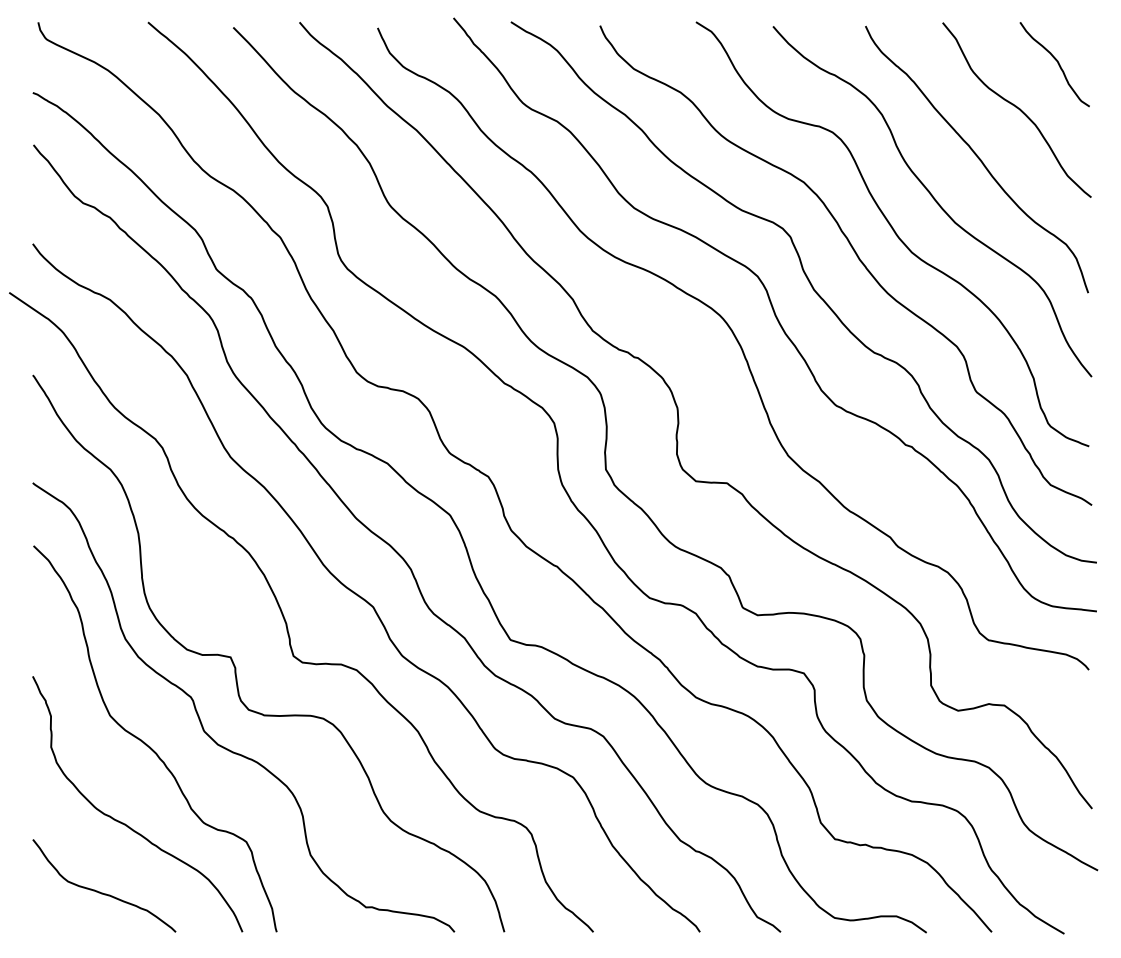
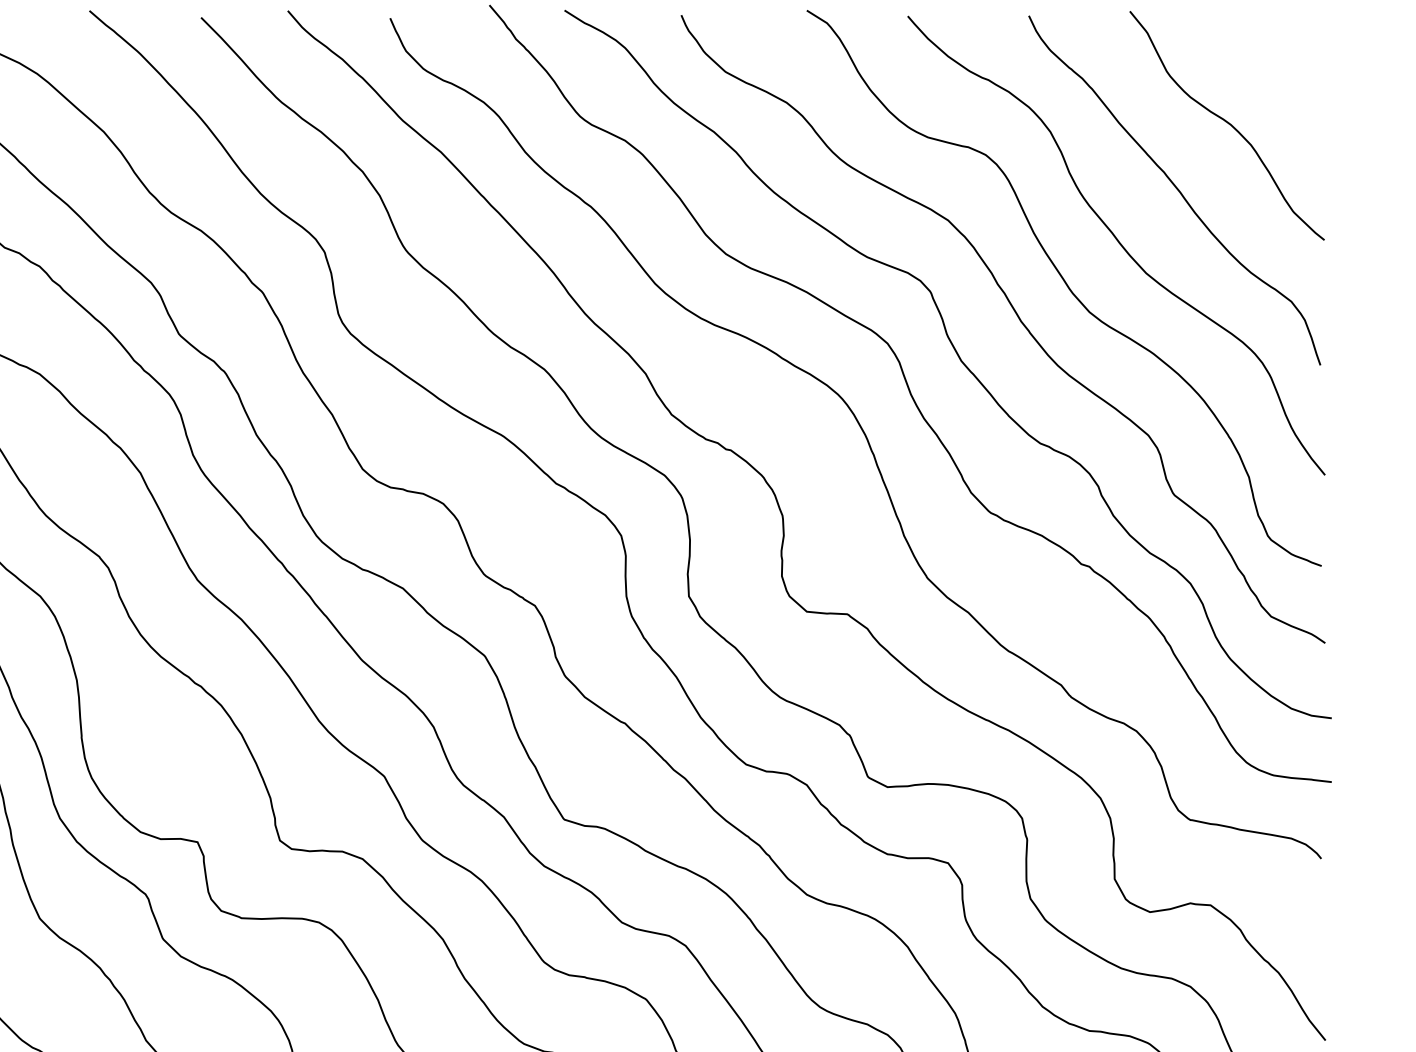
curve: (1057, 63) -> (1280, 64), removed

